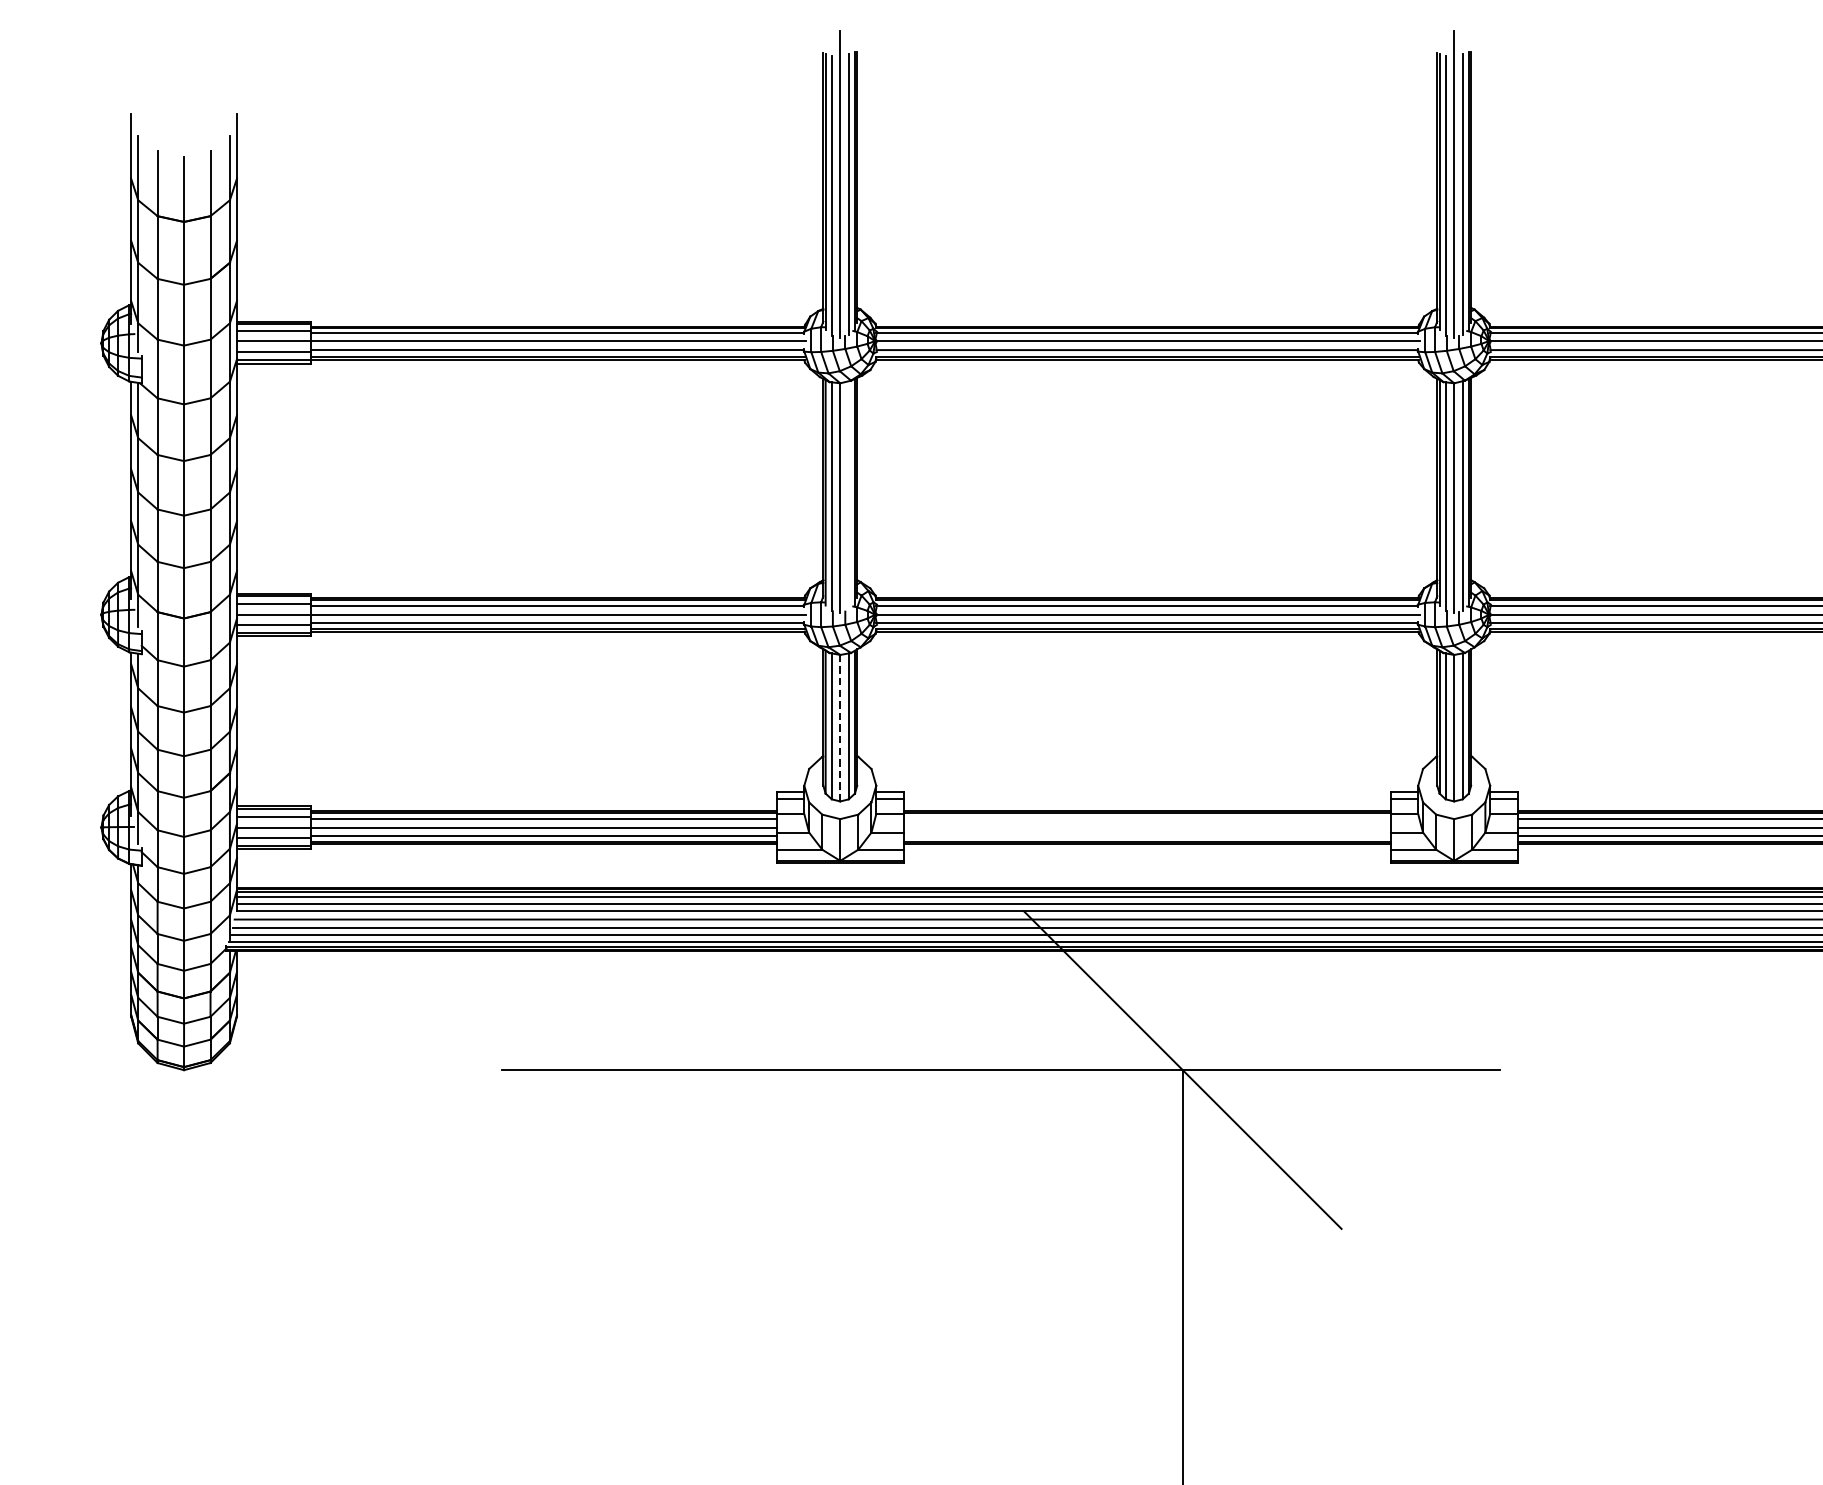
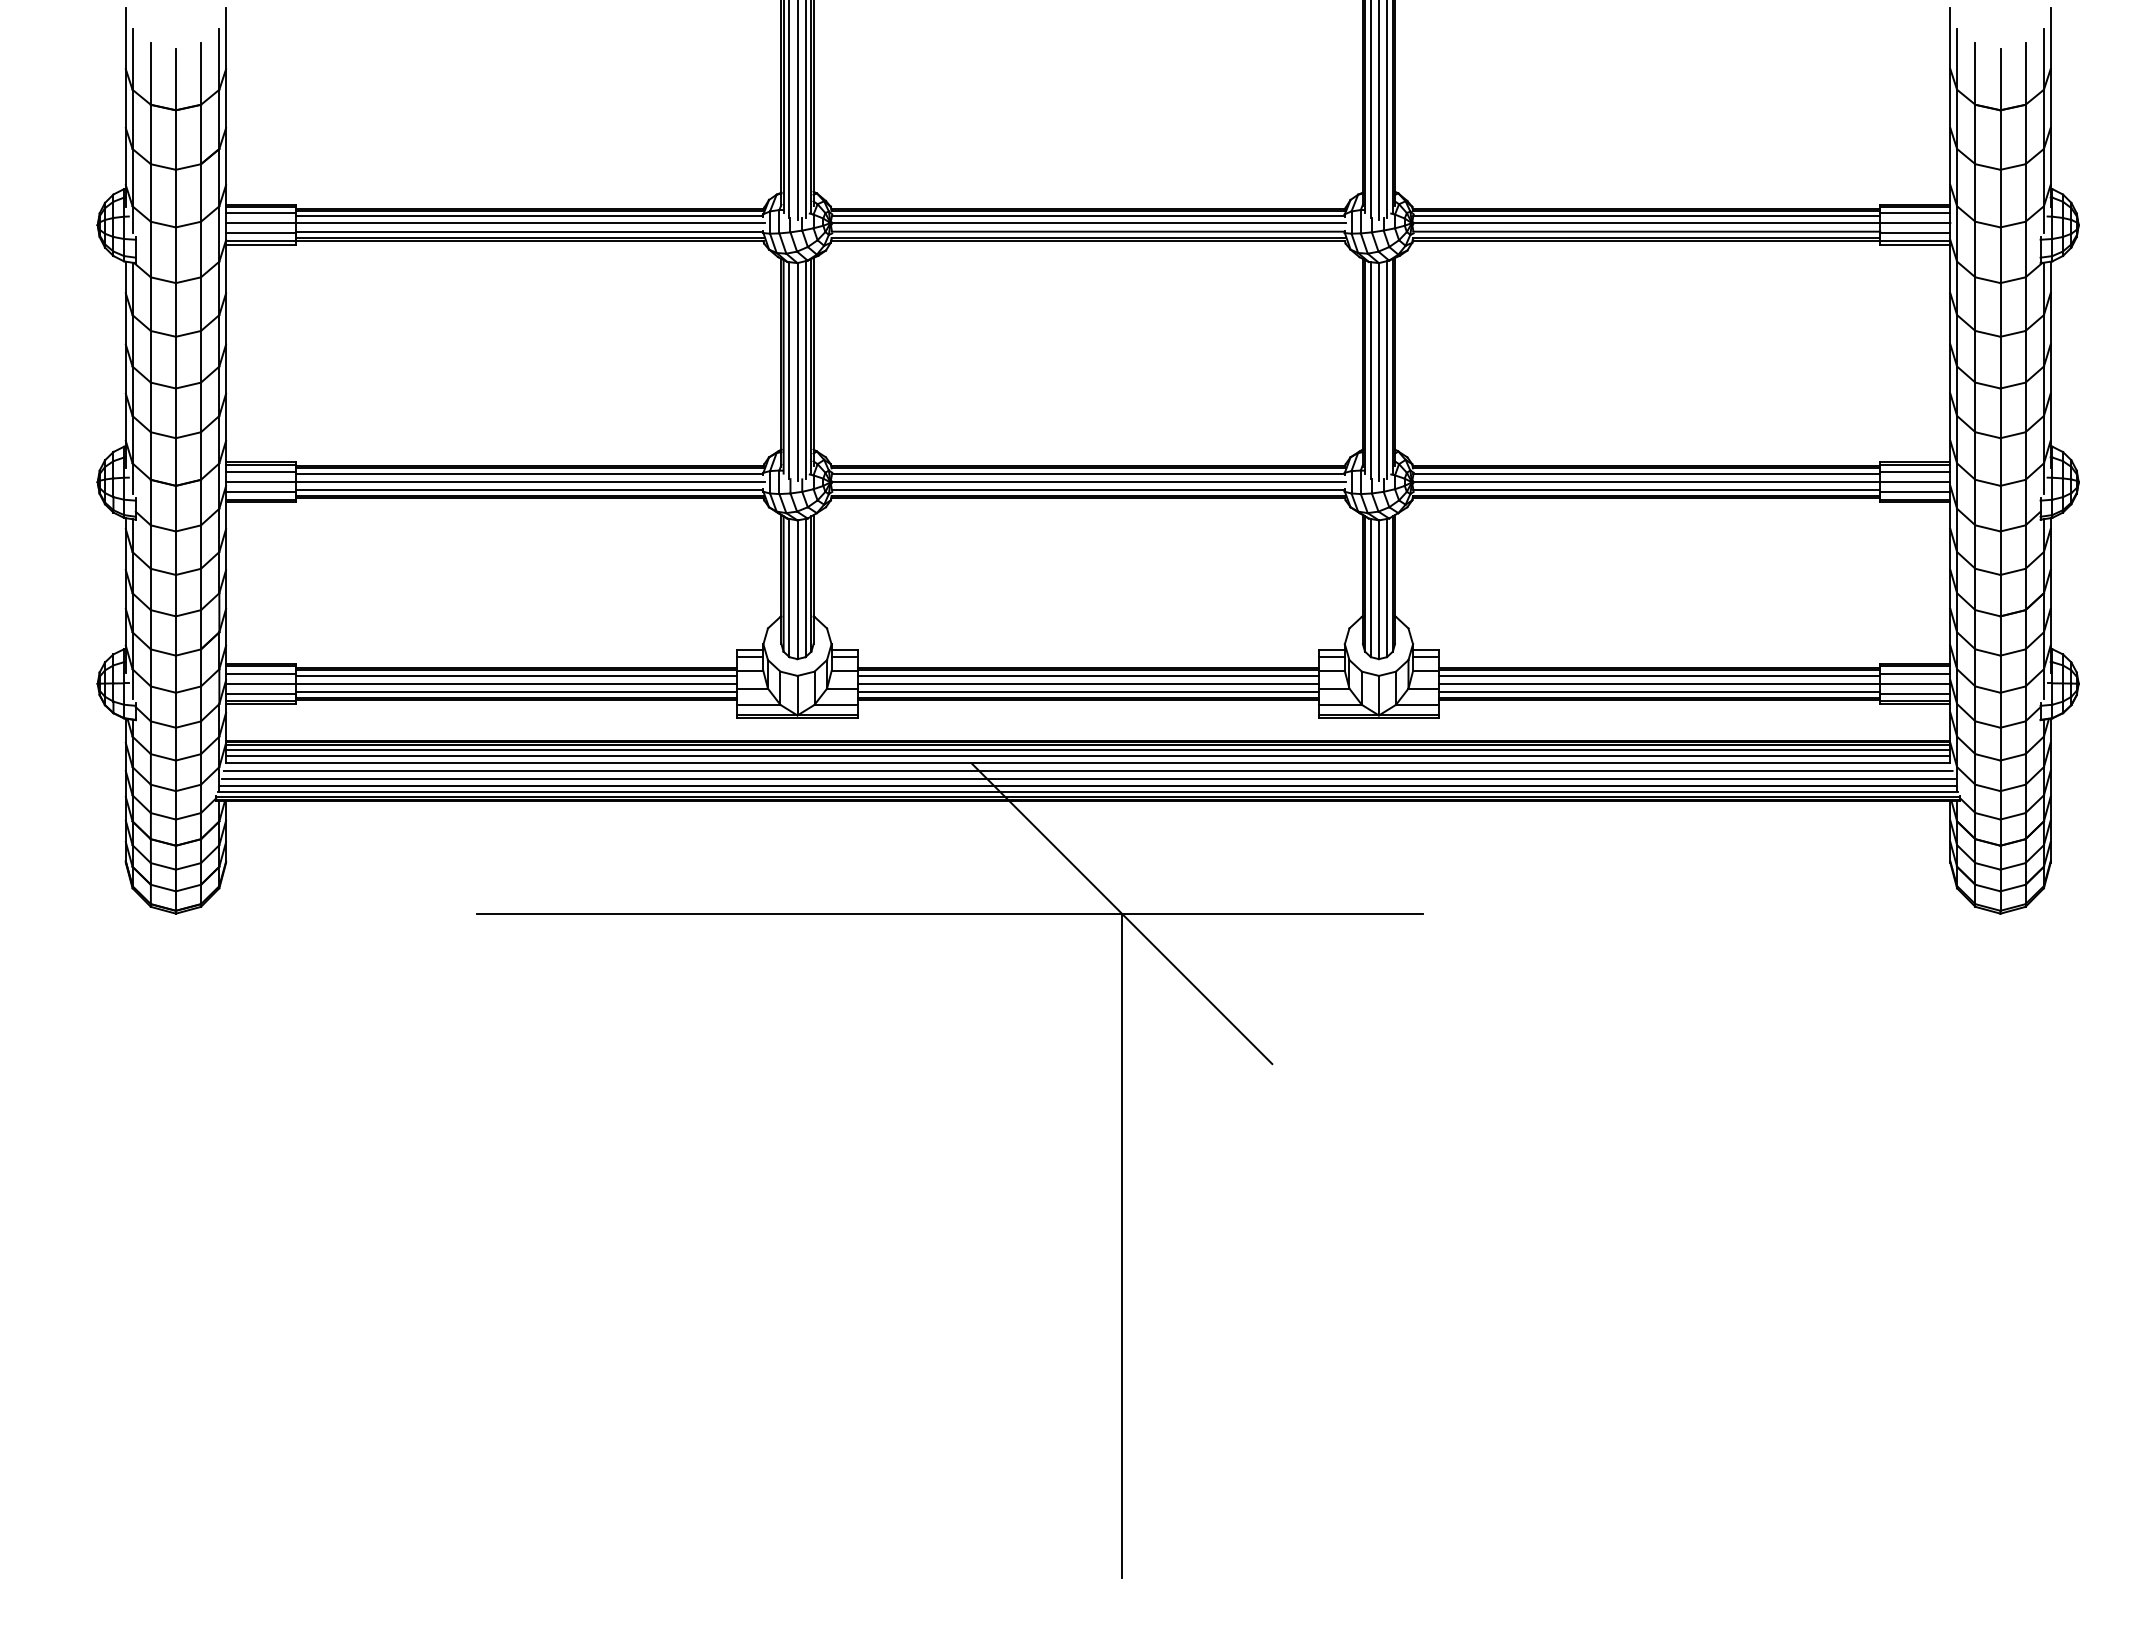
line: (848, 495) -> (805, 369), added
line: (840, 727) -> (797, 589), dashed -> solid
line: (1146, 818) -> (1087, 675), added
line: (1146, 827) -> (1087, 683), added
line: (1146, 835) -> (1087, 691), added

